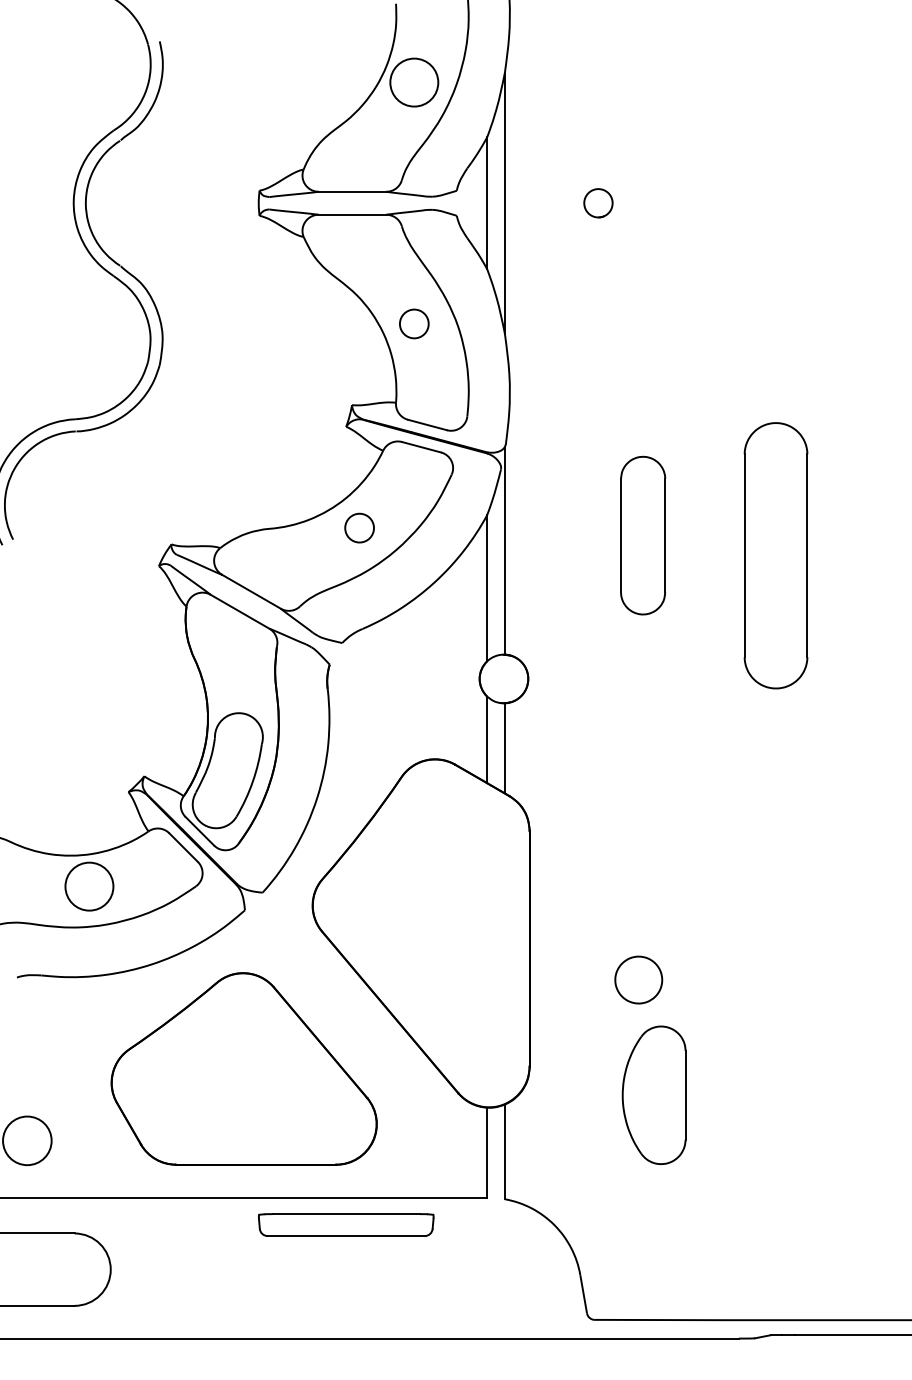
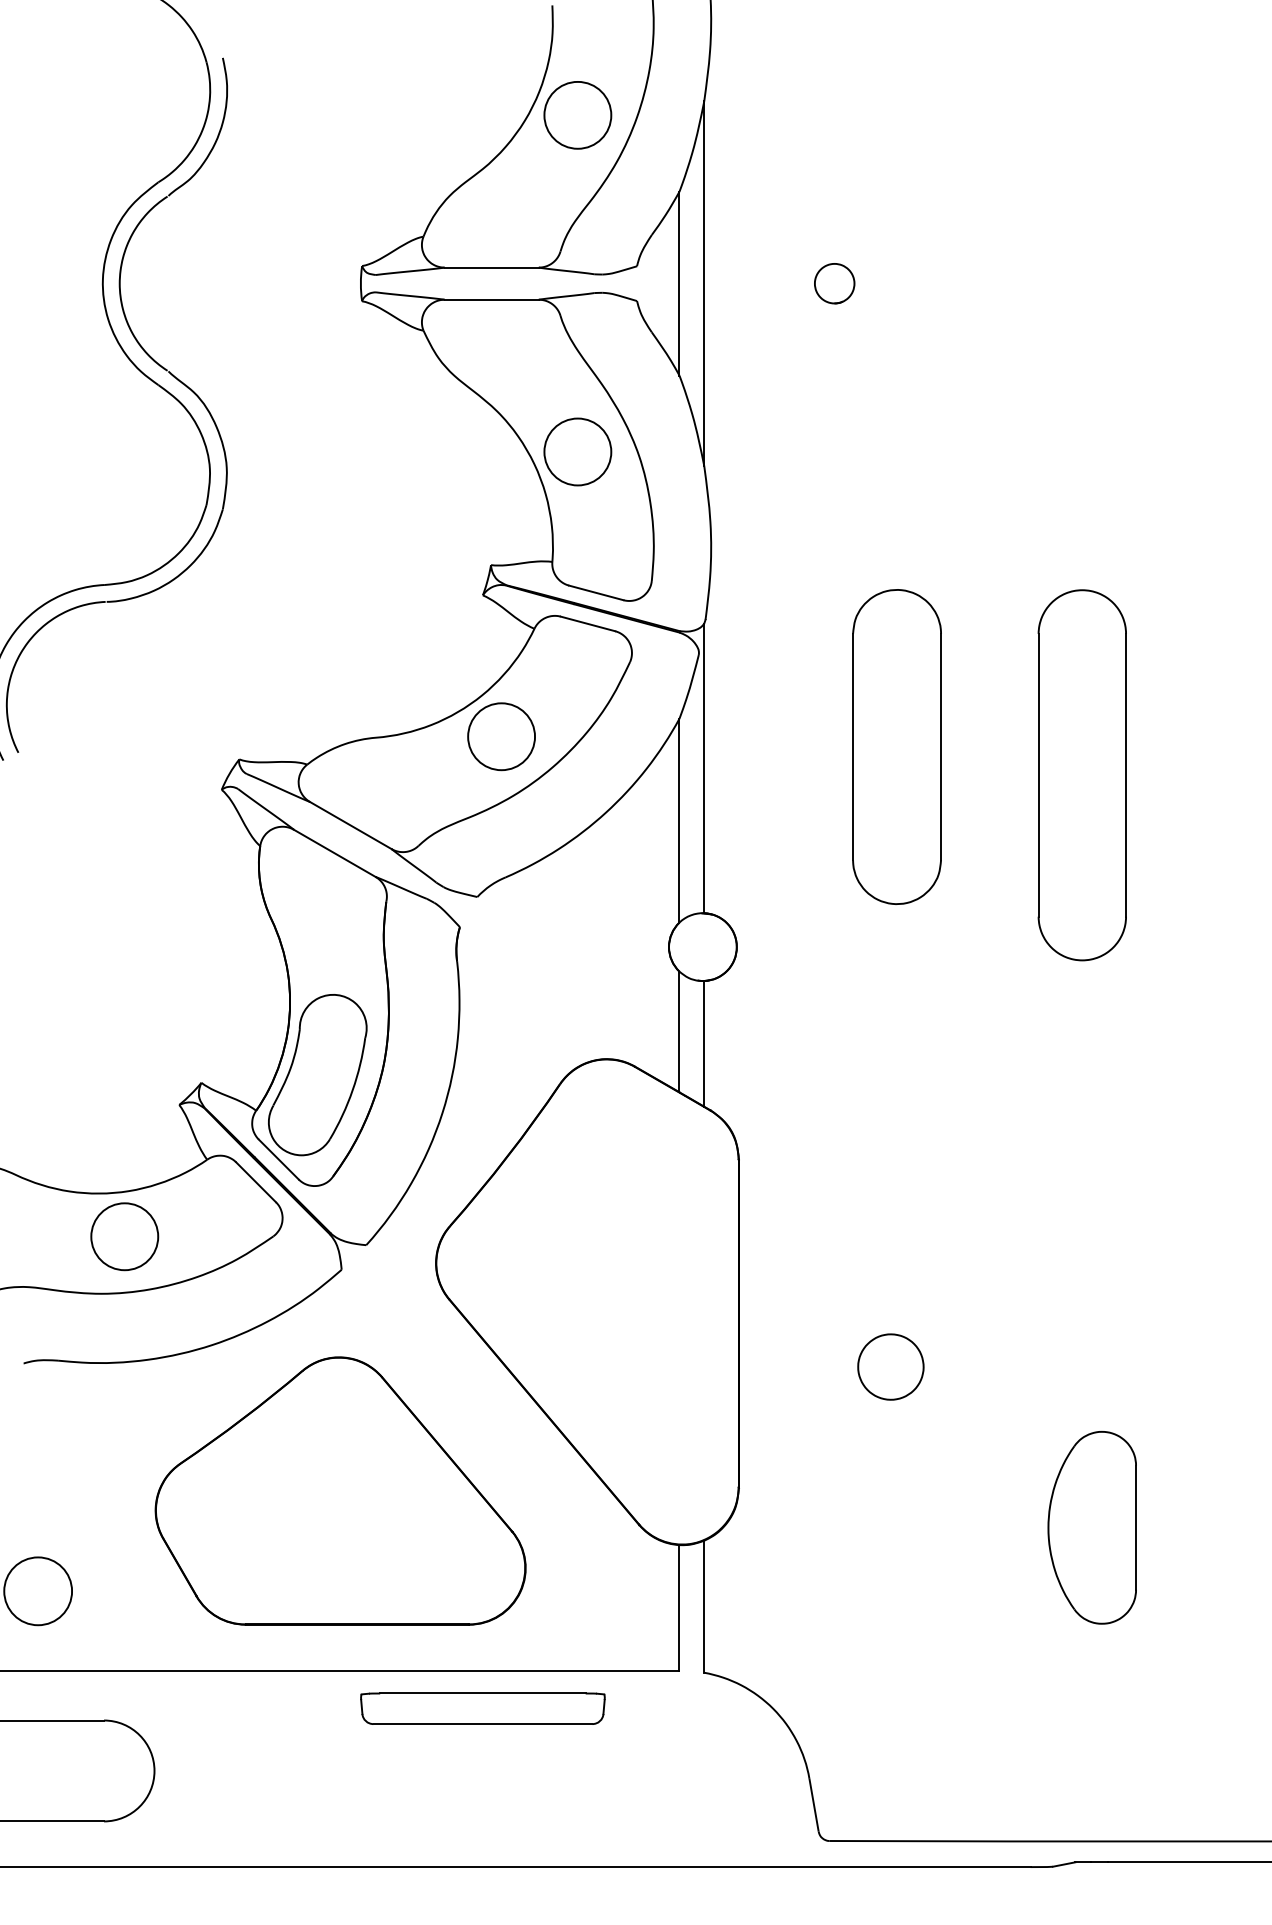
circle: (414, 323) -> (578, 451), size x1.67
circle: (359, 528) -> (501, 737), size x1.67
part: (642, 535) -> (896, 747), size x1.43
part: (653, 1094) -> (1091, 1526), moved

